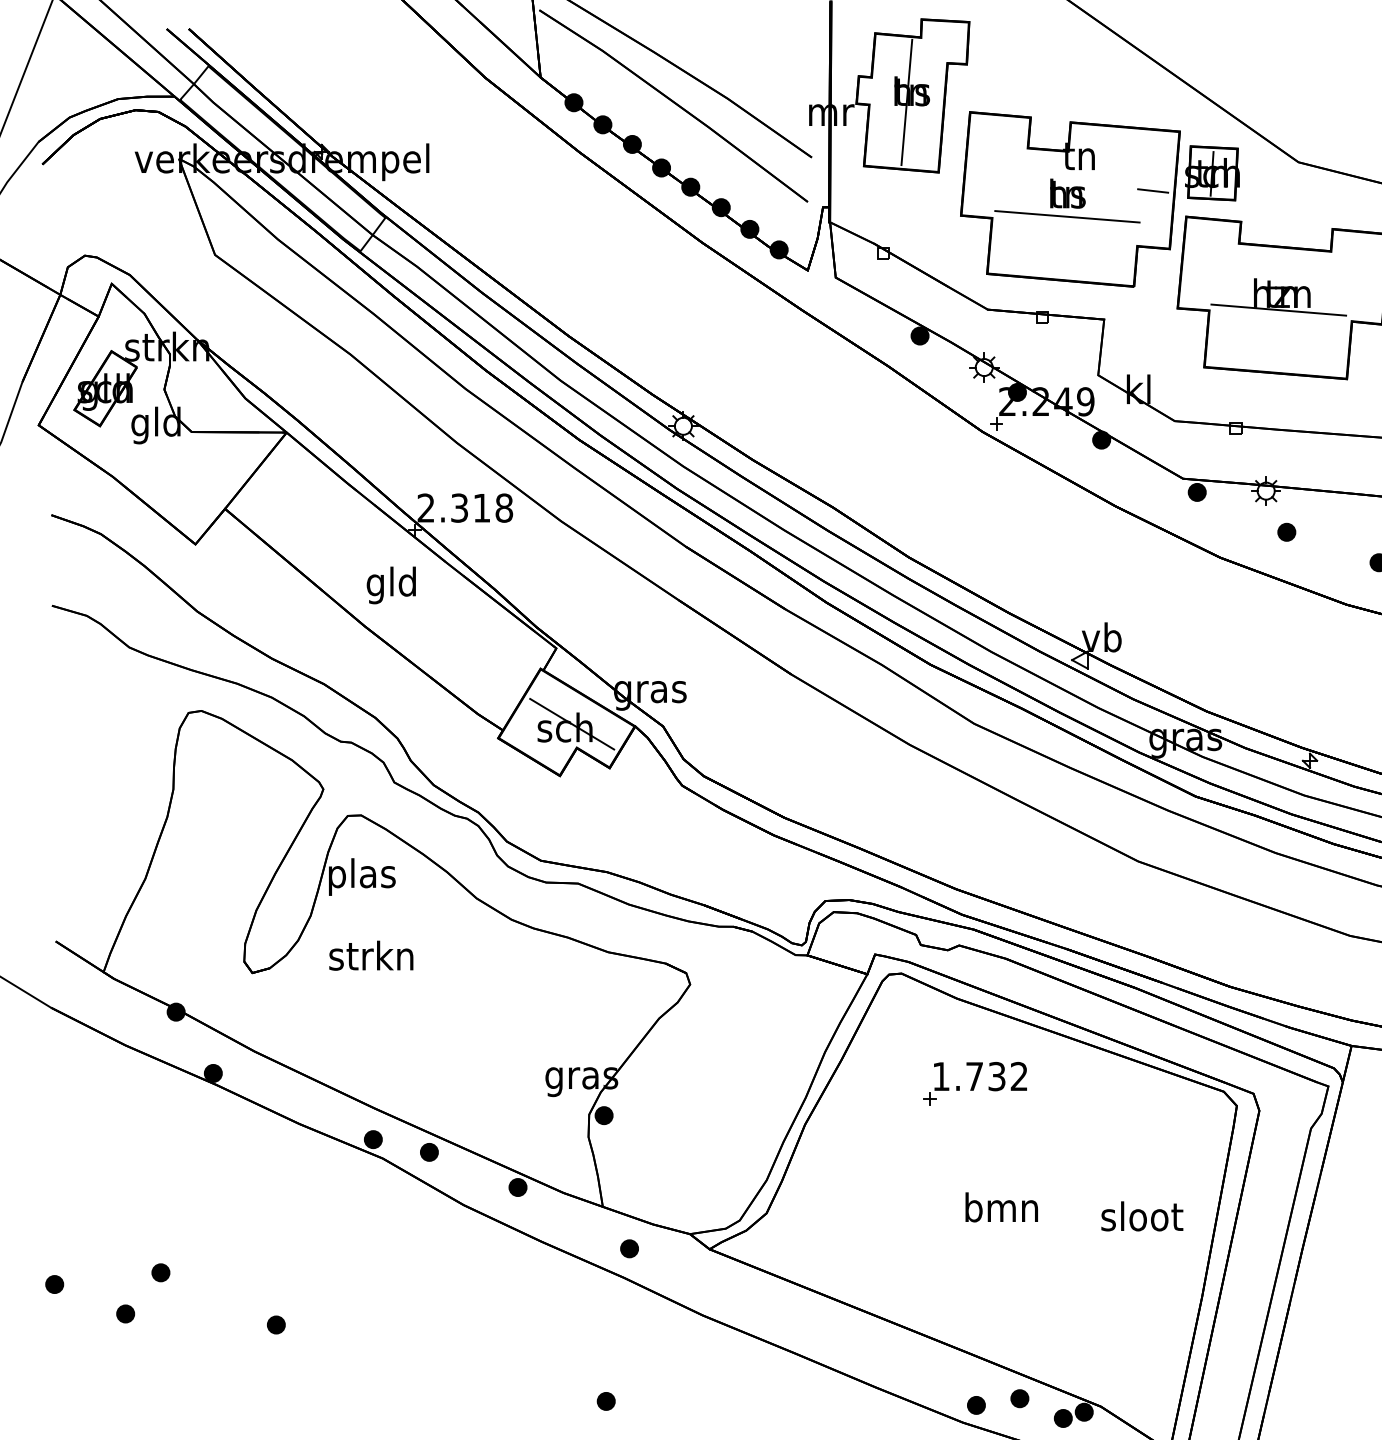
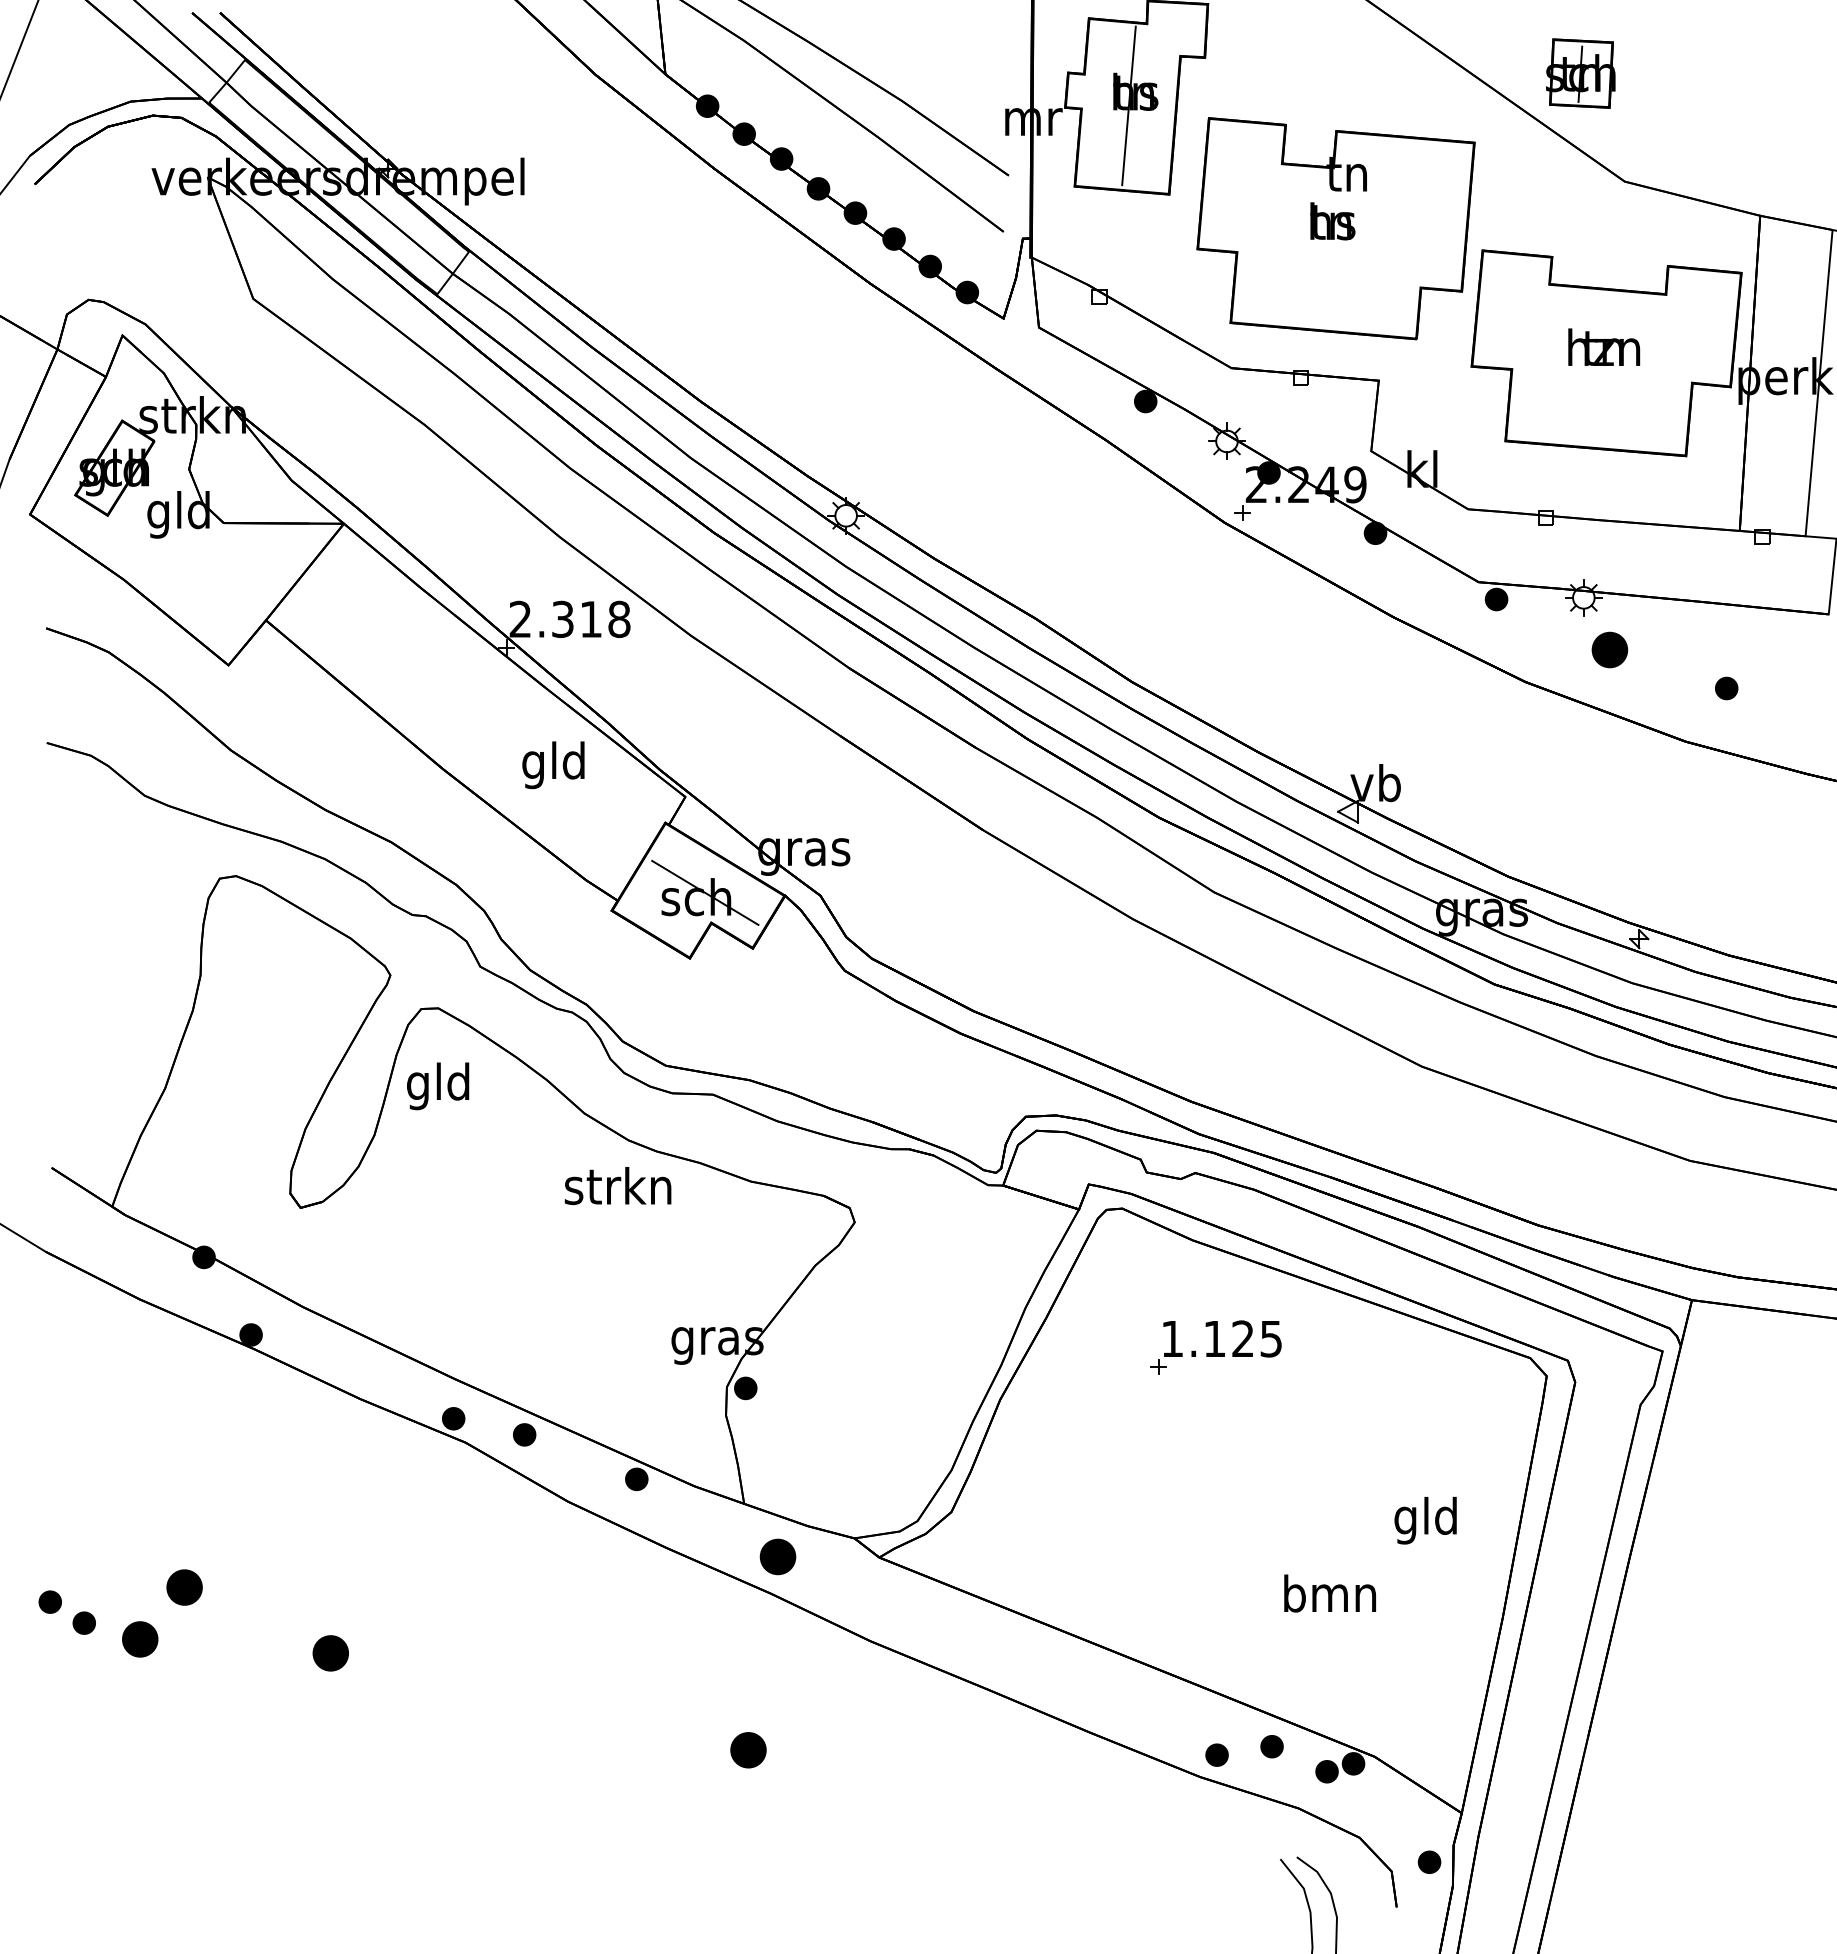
part: (1212, 173) -> (1580, 73), moved
line: (1152, 190) -> (1440, 217), removed
line: (1066, 216) -> (1331, 250), removed
line: (1278, 309) -> (1599, 368), removed
part: (1286, 531) -> (1609, 649), size x1.6
text: (391, 585) -> (553, 765), moved
text: (362, 877) -> (439, 1086), plas -> gld
text: (370, 956) -> (617, 1186), moved
text: (996, 1076) -> (1242, 1338), 1.732 -> 1.125
text: (1001, 1207) -> (1329, 1593), moved
text: (1141, 1220) -> (1426, 1520), sloot -> gld
part: (629, 1248) -> (777, 1556), size x1.6
part: (160, 1272) -> (184, 1586), size x1.6
part: (80, 1300) -> (83, 1622), added
part: (125, 1314) -> (139, 1639), size x1.6
part: (276, 1325) -> (330, 1653), size x1.6
part: (606, 1400) -> (748, 1749), size x1.6

